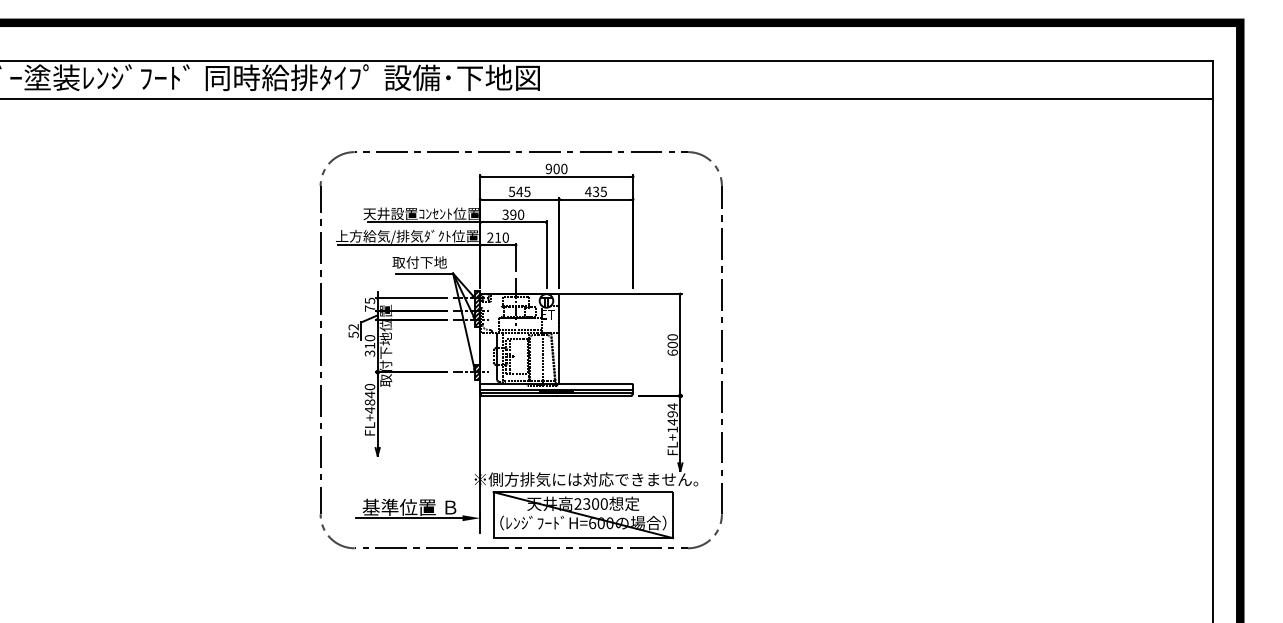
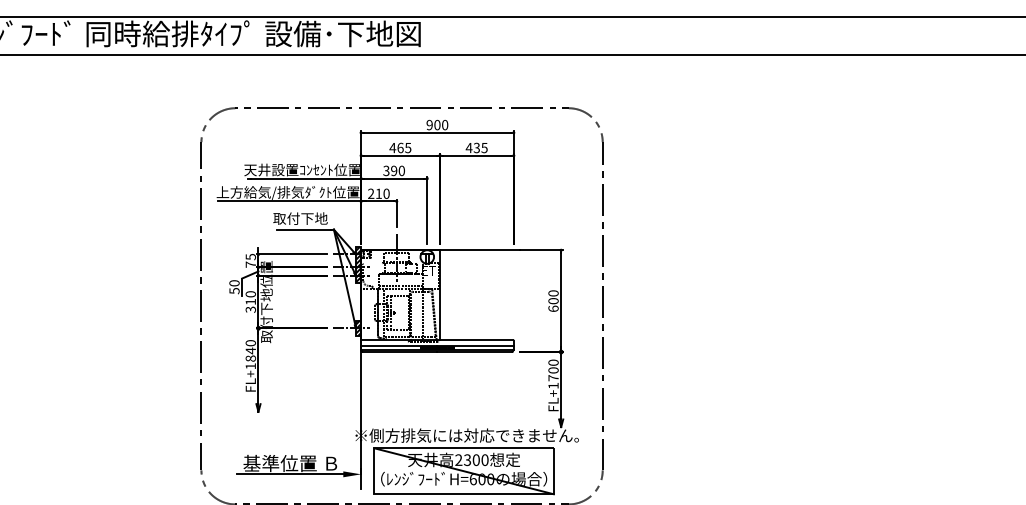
text: (515, 191) -> (396, 147), 545 -> 465
text: (353, 327) -> (234, 283), 52 -> 50
text: (370, 409) -> (251, 365), FL+4840 -> FL+1840
text: (672, 414) -> (553, 370), FL+1494 -> FL+1700

